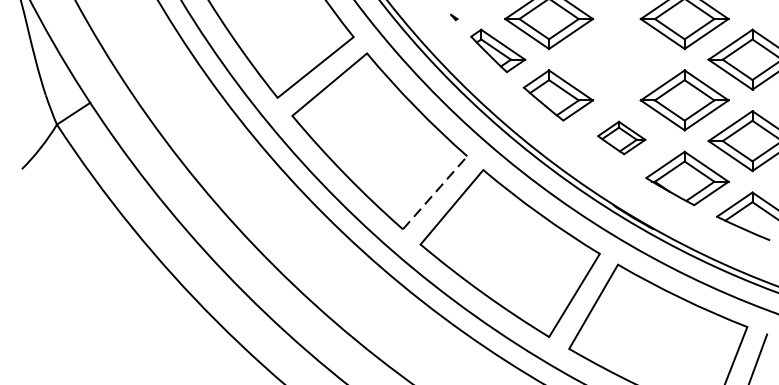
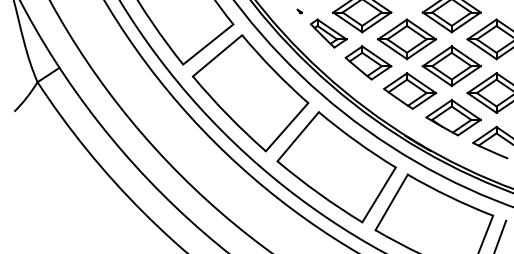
part: (617, 59) -> (407, 39), added
part: (622, 137) -> (410, 90), size x1.67
line: (435, 191) -> (287, 126), dashed -> solid

